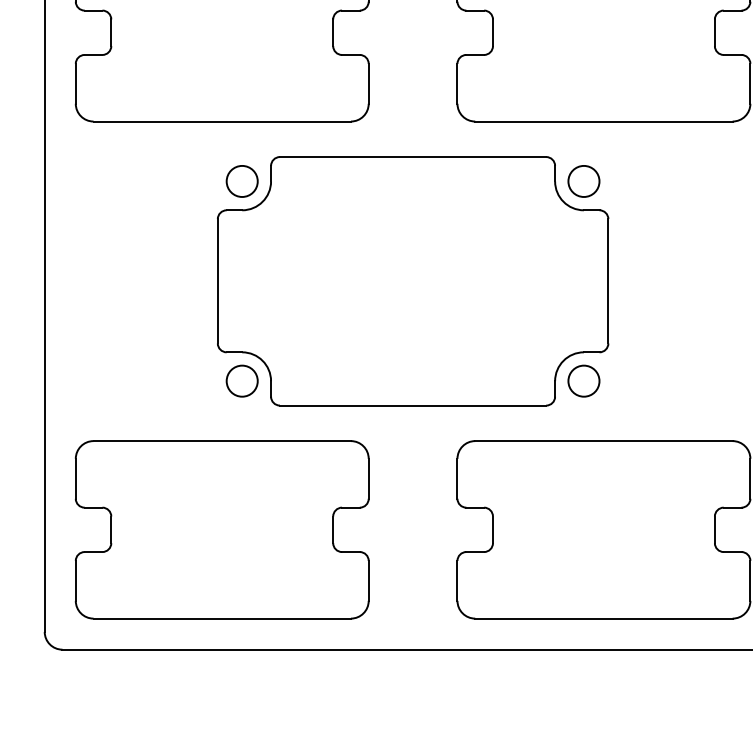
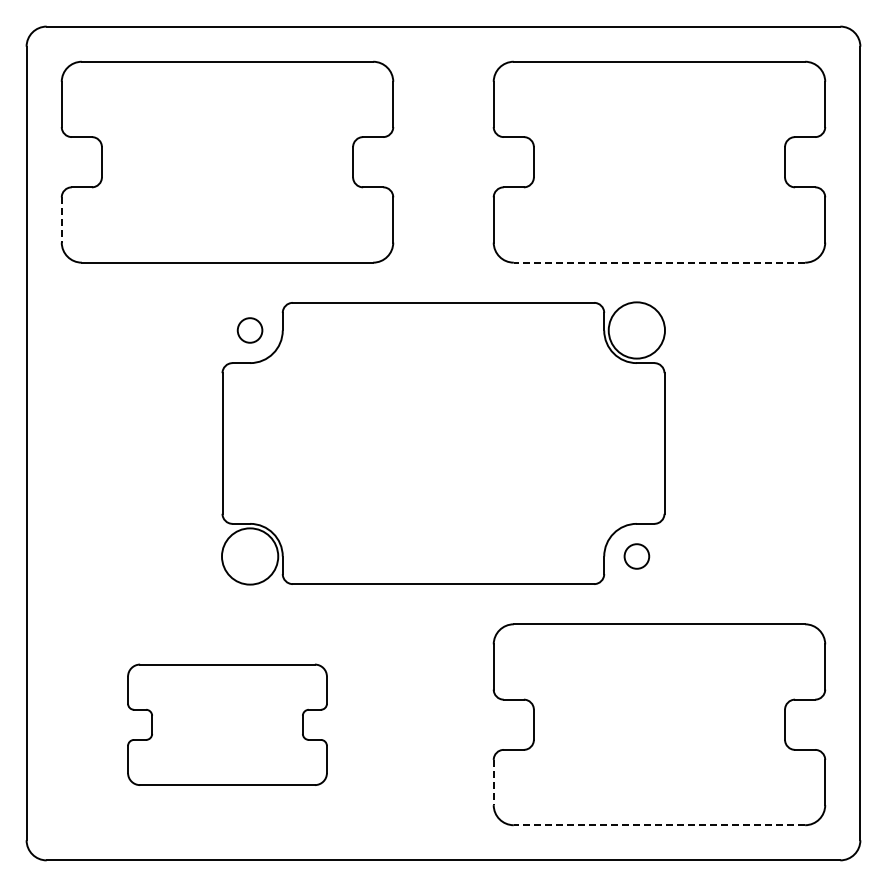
line: (75, 83) -> (61, 219), solid -> dashed
line: (603, 121) -> (659, 262), solid -> dashed
circle: (241, 181) -> (249, 330), size x0.7
circle: (583, 181) -> (636, 330), size x1.6
circle: (241, 381) -> (249, 556), size x1.6
circle: (583, 381) -> (636, 556), size x0.7
part: (222, 529) -> (227, 724), size x0.6
line: (457, 580) -> (493, 782), solid -> dashed
line: (603, 618) -> (659, 825), solid -> dashed

